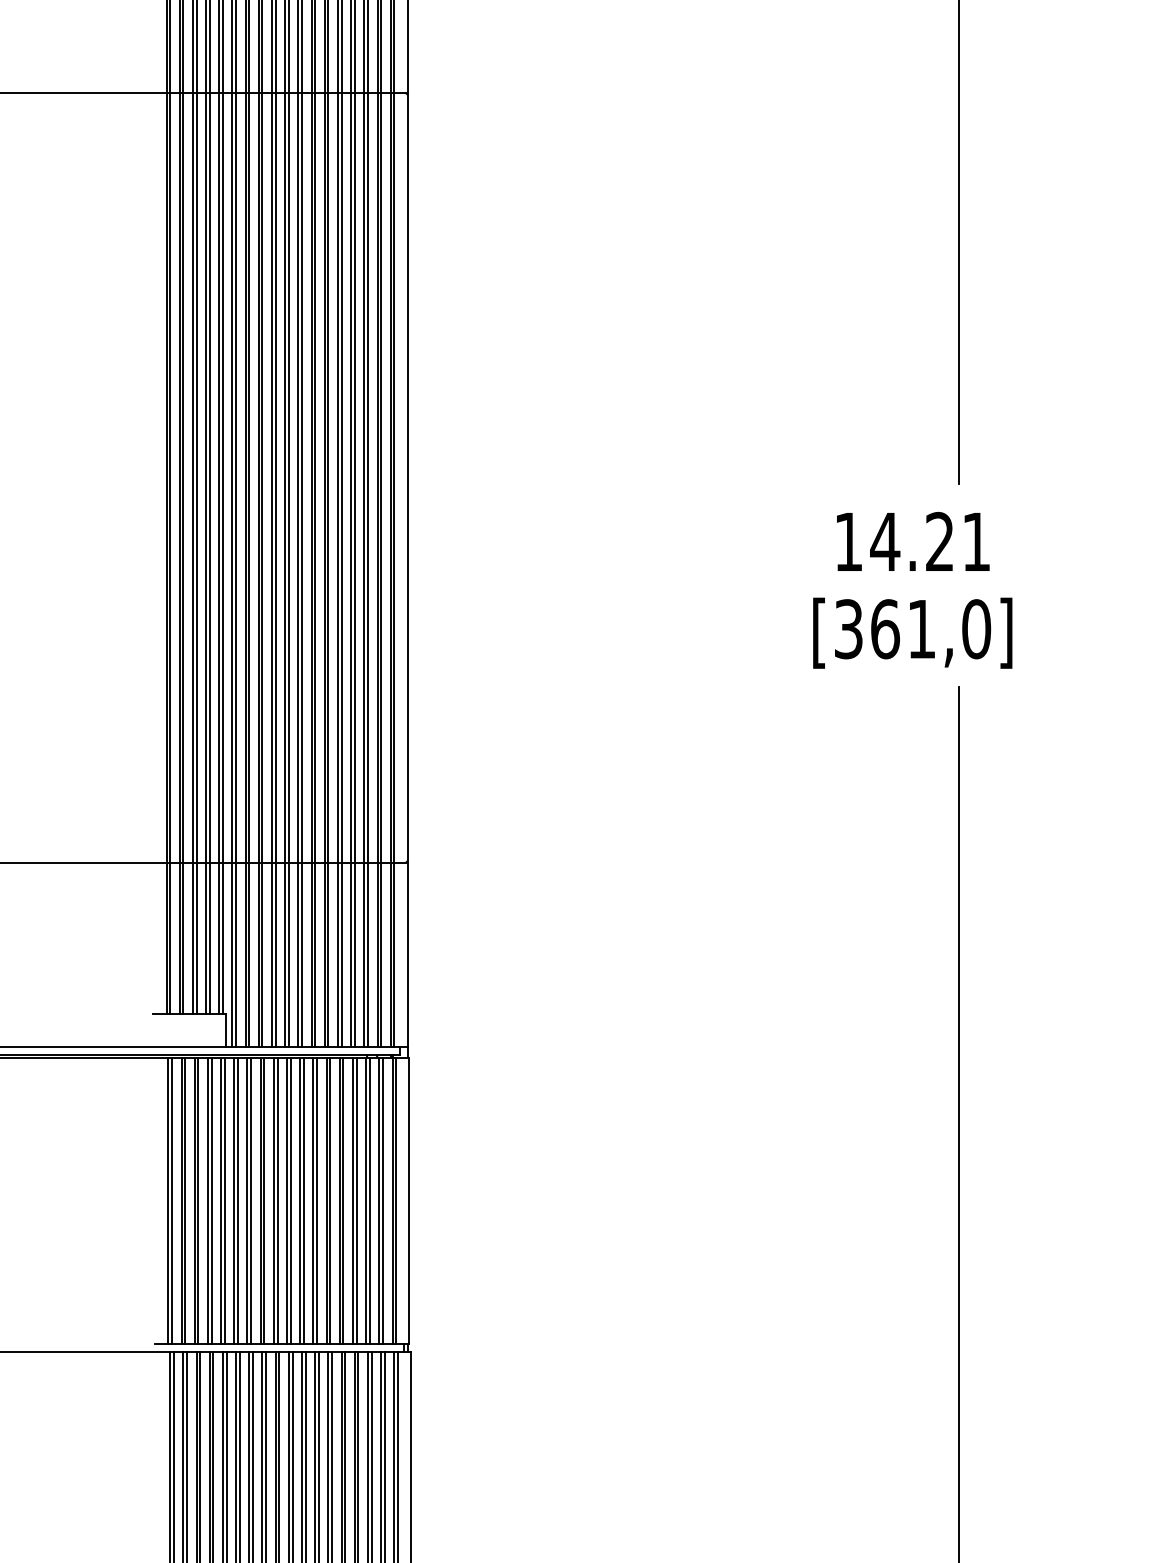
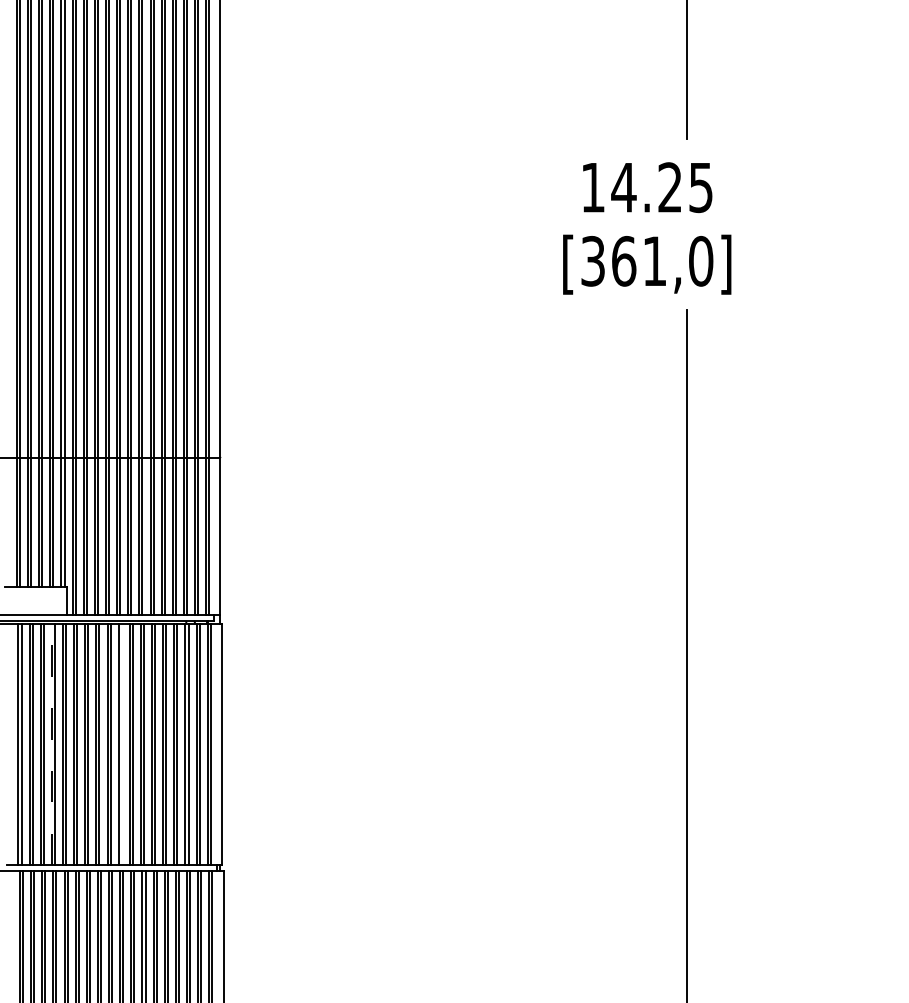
text: (975, 542) -> (700, 188), 14.21 -> 14.25
line: (207, 1201) -> (51, 744), solid -> dashed
line: (290, 1201) -> (121, 744), removed

